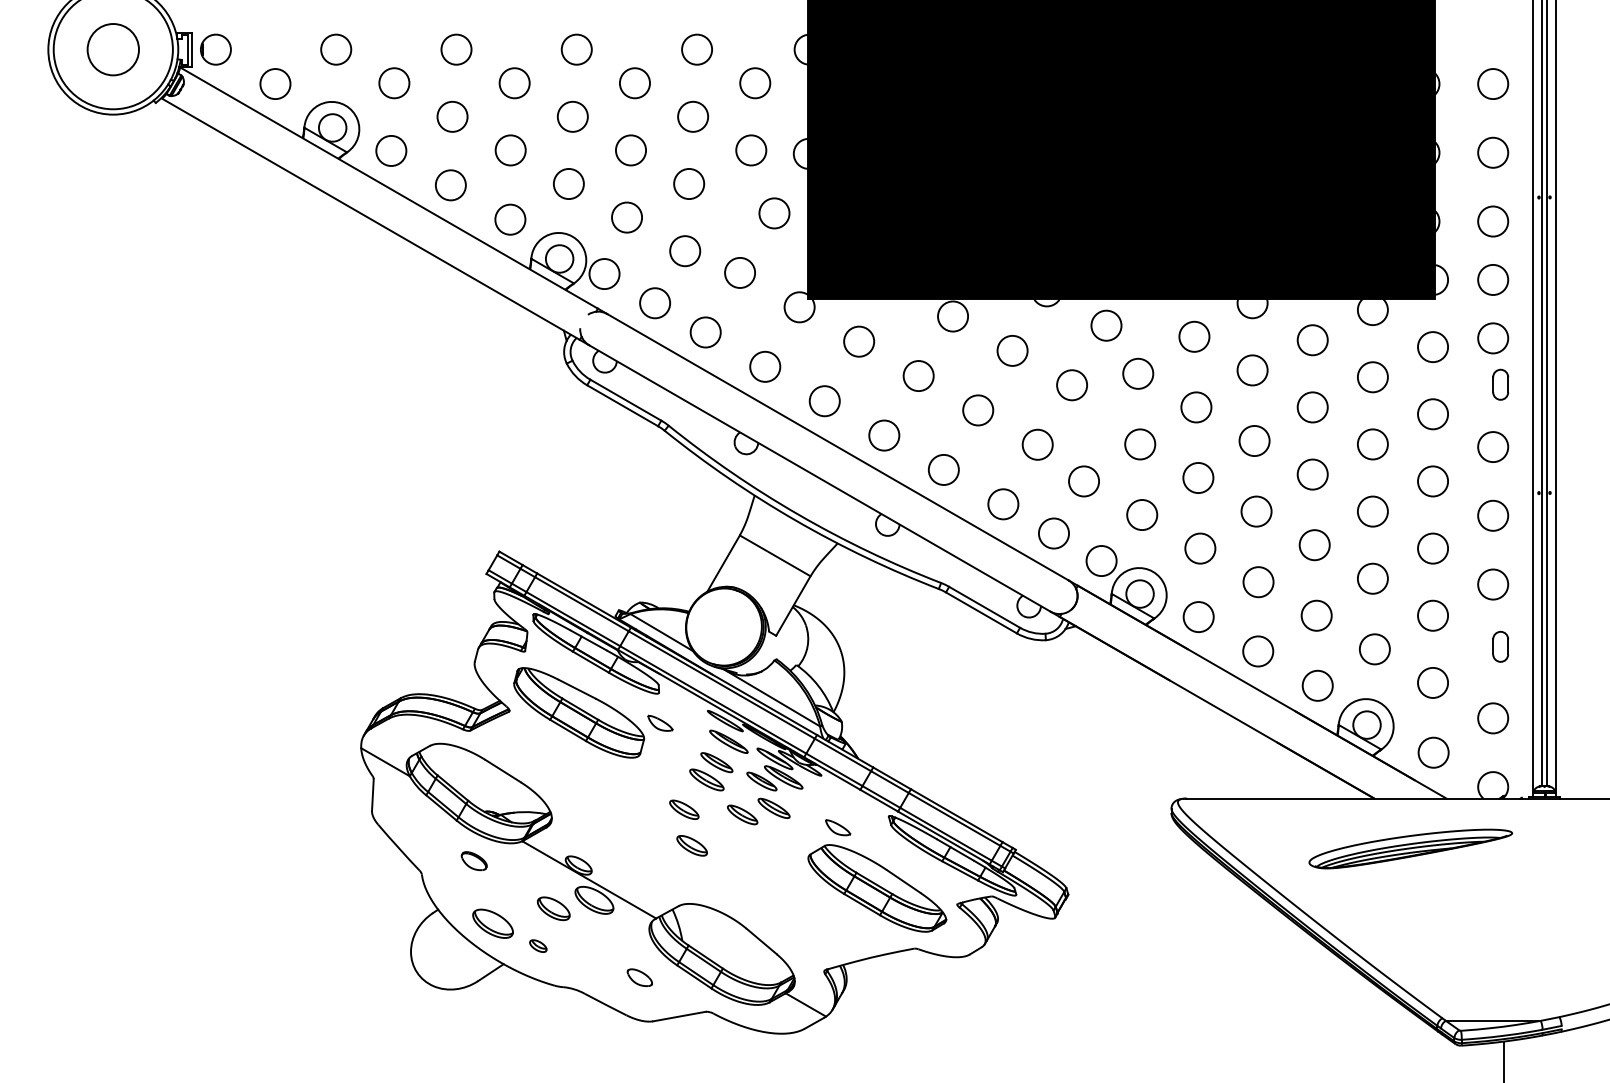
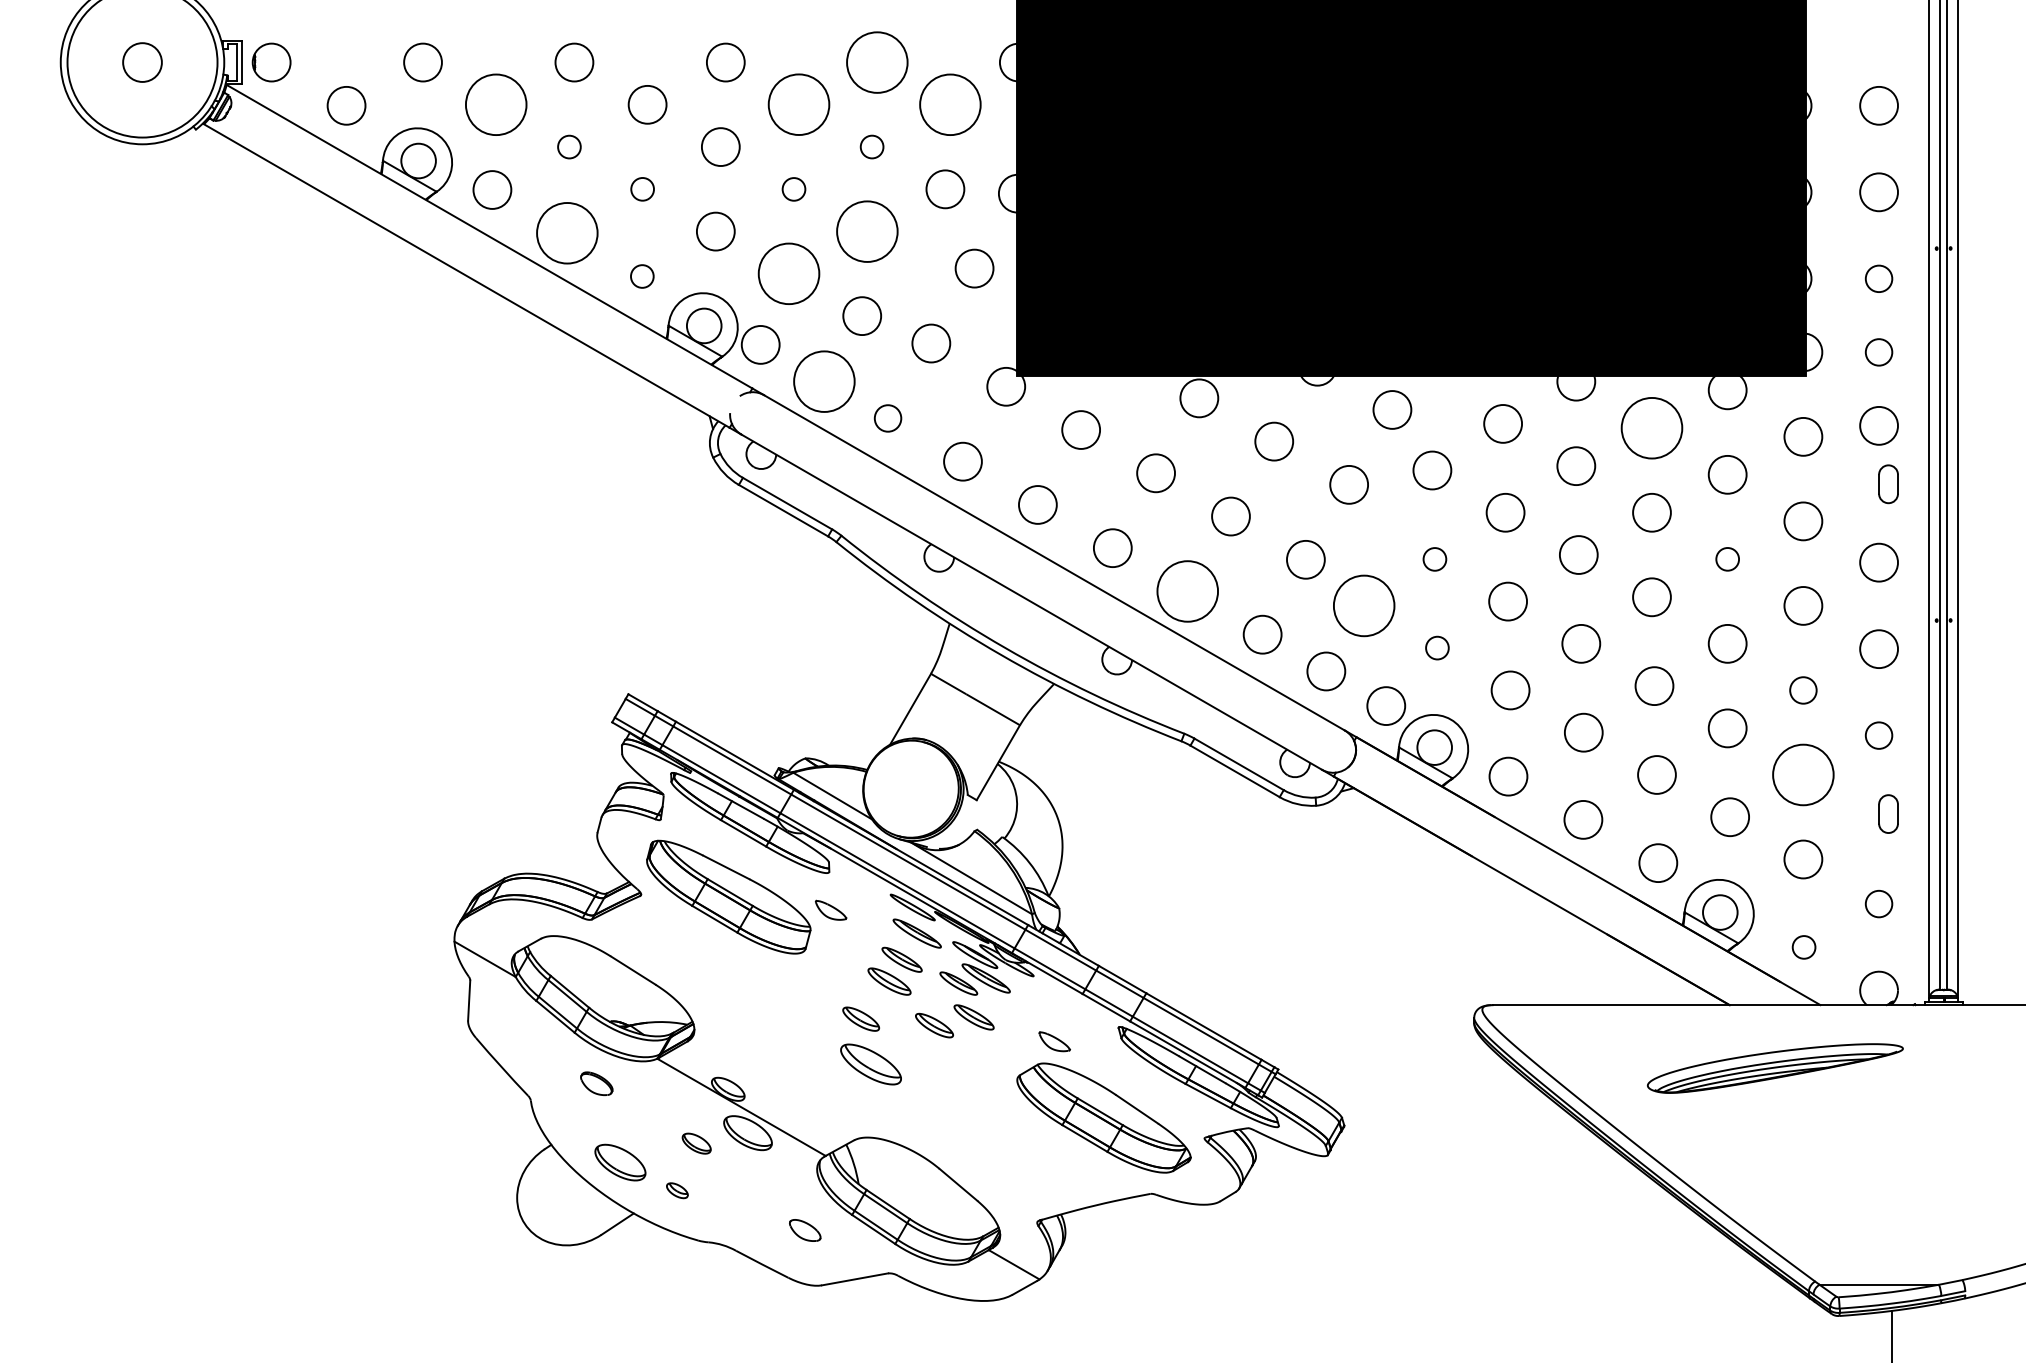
circle: (113, 49) -> (142, 62), size x0.6
circle: (696, 49) -> (876, 62), size x1.6
circle: (394, 83) -> (496, 104), size x1.6
circle: (634, 83) -> (798, 104), size x1.6
circle: (755, 83) -> (950, 104), size x1.6
circle: (692, 116) -> (871, 146), size x0.6
circle: (452, 117) -> (569, 147), size x0.6
circle: (510, 150) -> (642, 189), size x0.6
circle: (630, 150) -> (793, 189), size x0.6
circle: (688, 183) -> (866, 231), size x1.6
circle: (451, 185) -> (567, 233), size x1.6
circle: (626, 217) -> (788, 273), size x1.6
circle: (510, 219) -> (642, 276), size x0.6
circle: (1492, 221) -> (1878, 278), size x0.7
circle: (1492, 280) -> (1878, 352), size x0.7
circle: (655, 303) -> (824, 381), size x1.6
circle: (705, 332) -> (887, 418), size x0.7
circle: (1312, 340) -> (1651, 428), size x1.6
circle: (1139, 444) -> (1434, 559), size x0.6
circle: (1372, 444) -> (1727, 559), size x0.6
circle: (943, 469) -> (1187, 591), size x1.6
circle: (1084, 481) -> (1364, 605), size x1.6
circle: (1142, 514) -> (1437, 647), size x0.6
circle: (1433, 548) -> (1803, 690), size x0.7
circle: (1492, 584) -> (1878, 735), size x0.7
circle: (1433, 615) -> (1803, 774), size x1.6
circle: (1492, 717) -> (1878, 903), size x0.7
circle: (1433, 752) -> (1803, 947), size x0.6
part: (691, 845) -> (870, 1064), size x1.6
part: (553, 908) -> (696, 1143), size x0.7

